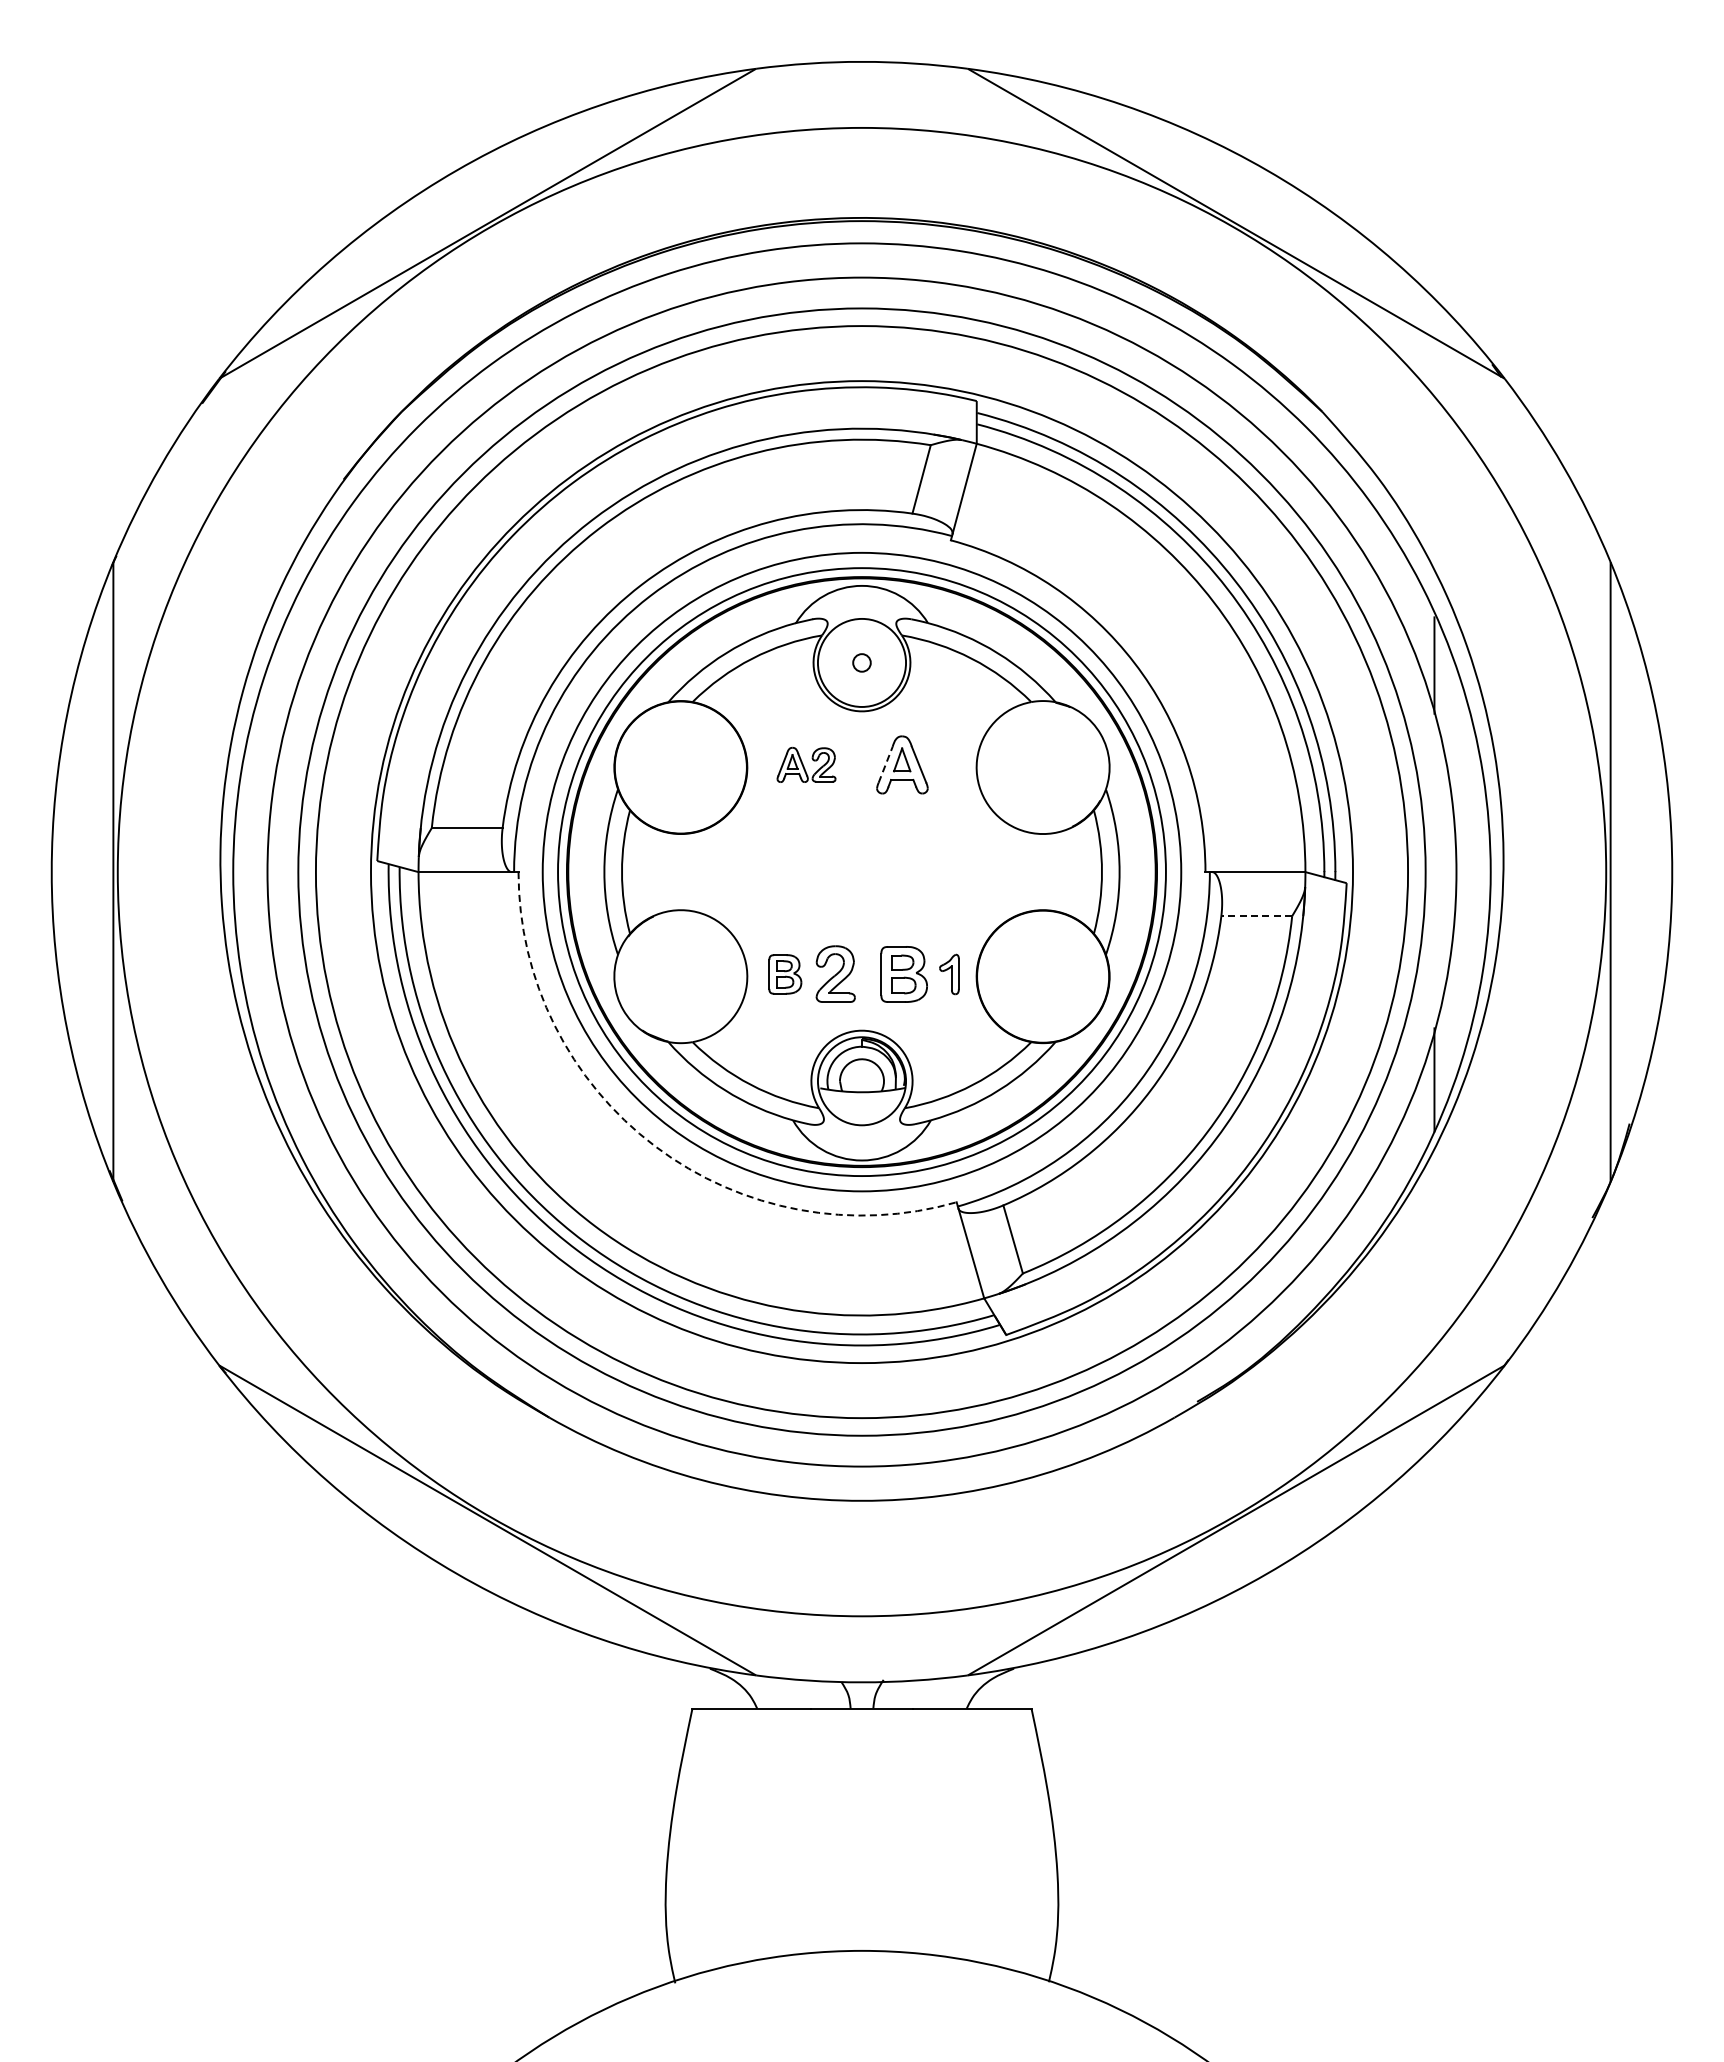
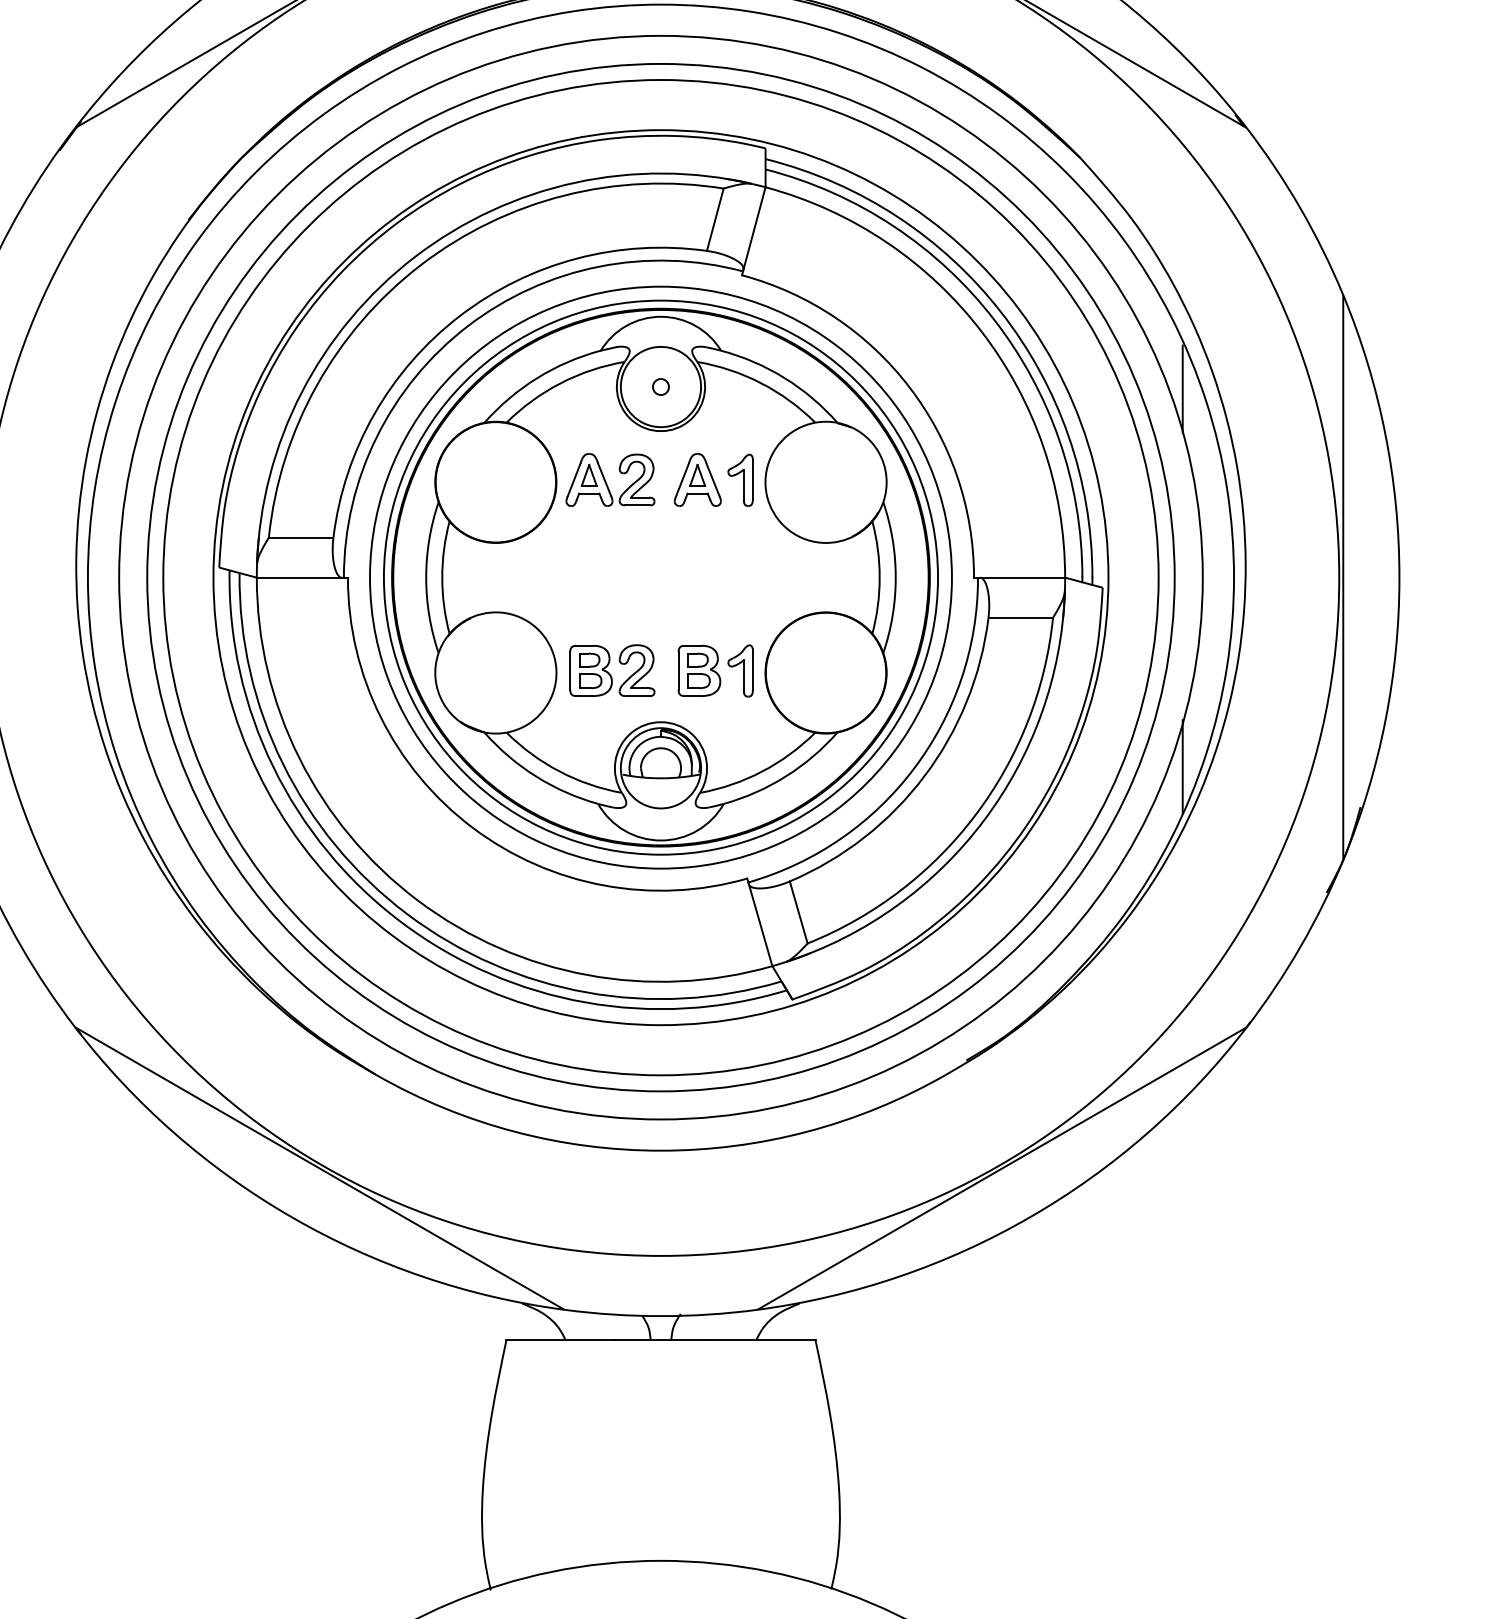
part: (806, 764) -> (610, 479), size x1.67
line: (885, 764) -> (682, 479), dashed -> solid
part: (949, 765) -> (740, 480), added
line: (1256, 916) -> (1020, 618), dashed -> solid
part: (785, 974) -> (591, 670), size x1.43
part: (949, 974) -> (740, 670), size x1.43
arc: (655, 1146) -> (472, 827), dashed -> solid

